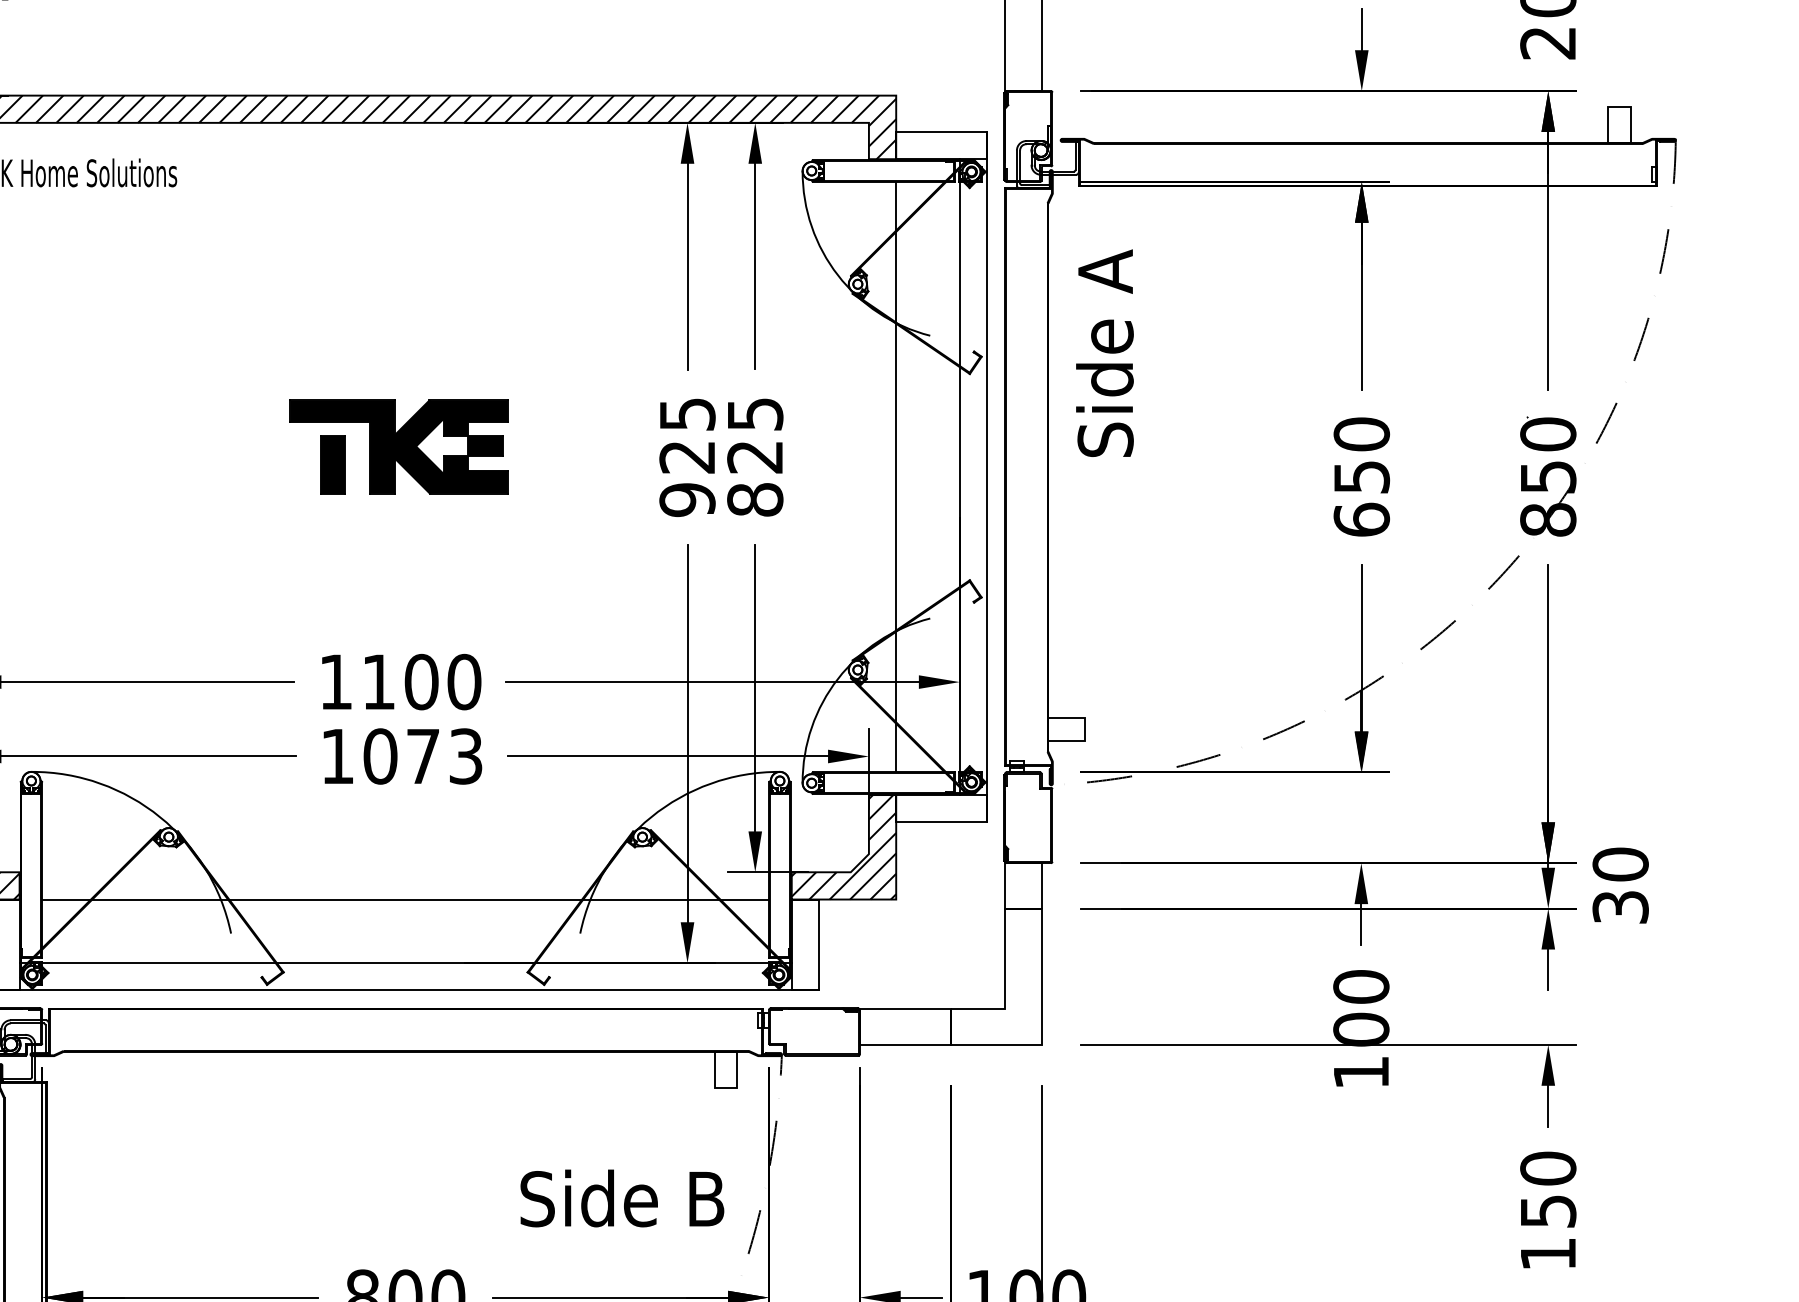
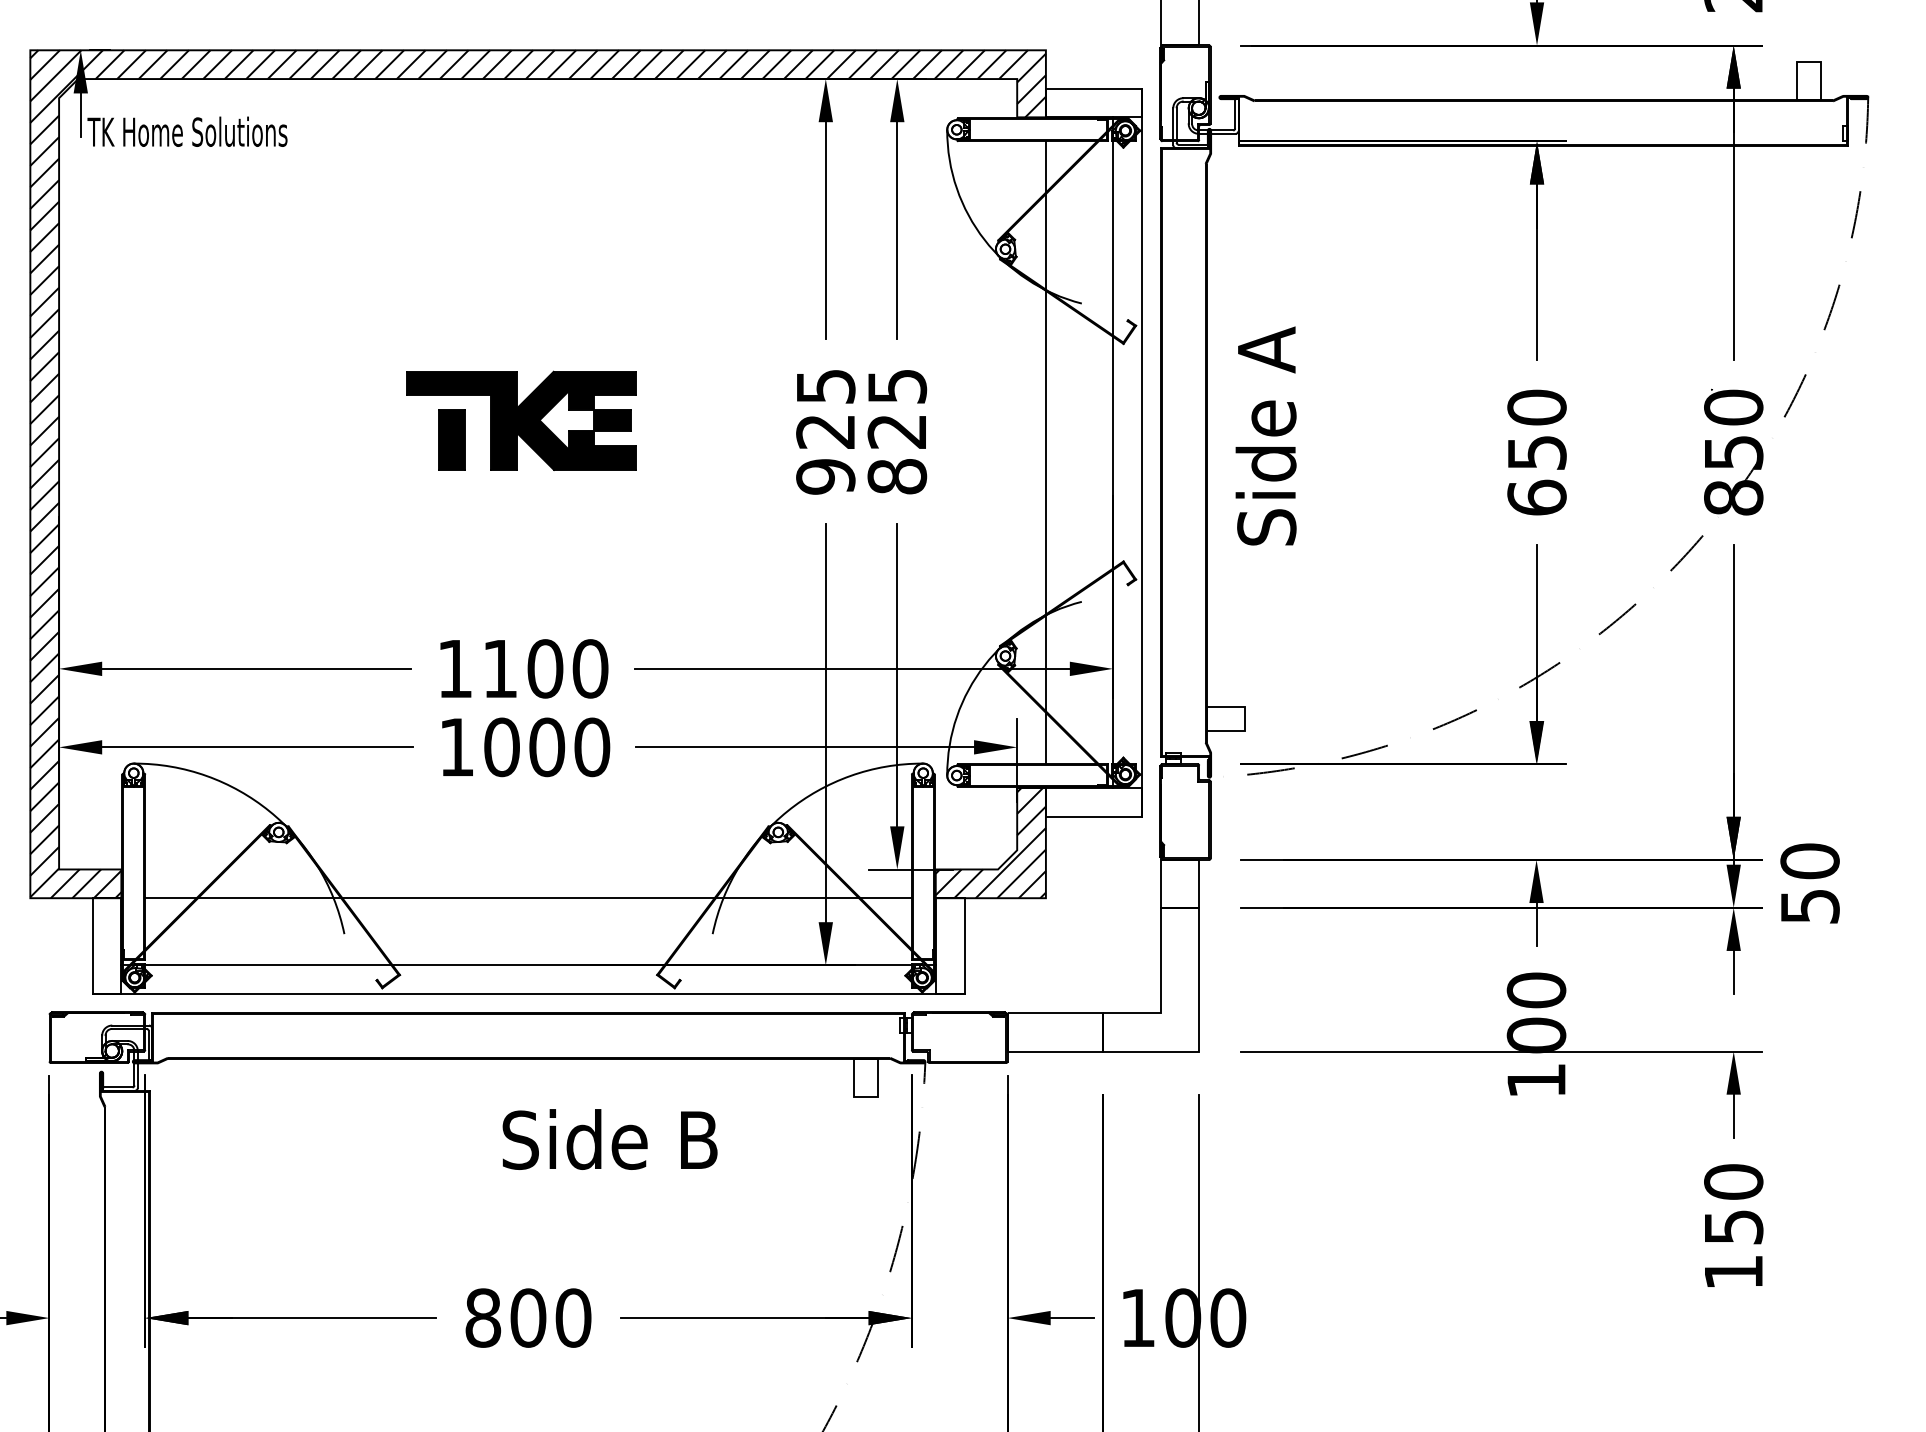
text: (1104, 352) -> (1265, 435), moved
text: (444, 756) -> (569, 747), 1073 -> 1000
text: (1620, 907) -> (1809, 906), 30 -> 50
text: (621, 1198) -> (609, 1139), moved

